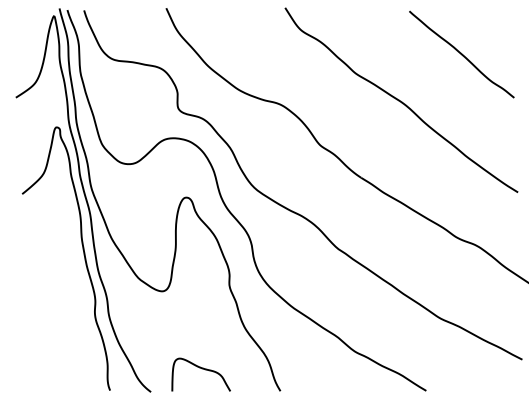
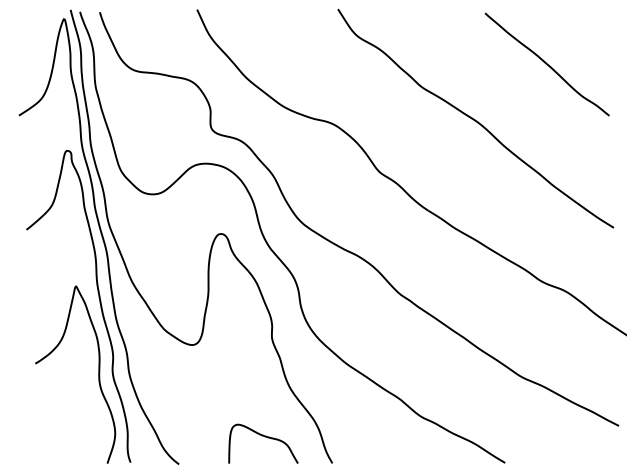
curve: (82, 316) -> (97, 374), added
curve: (202, 369) -> (264, 437), moved

